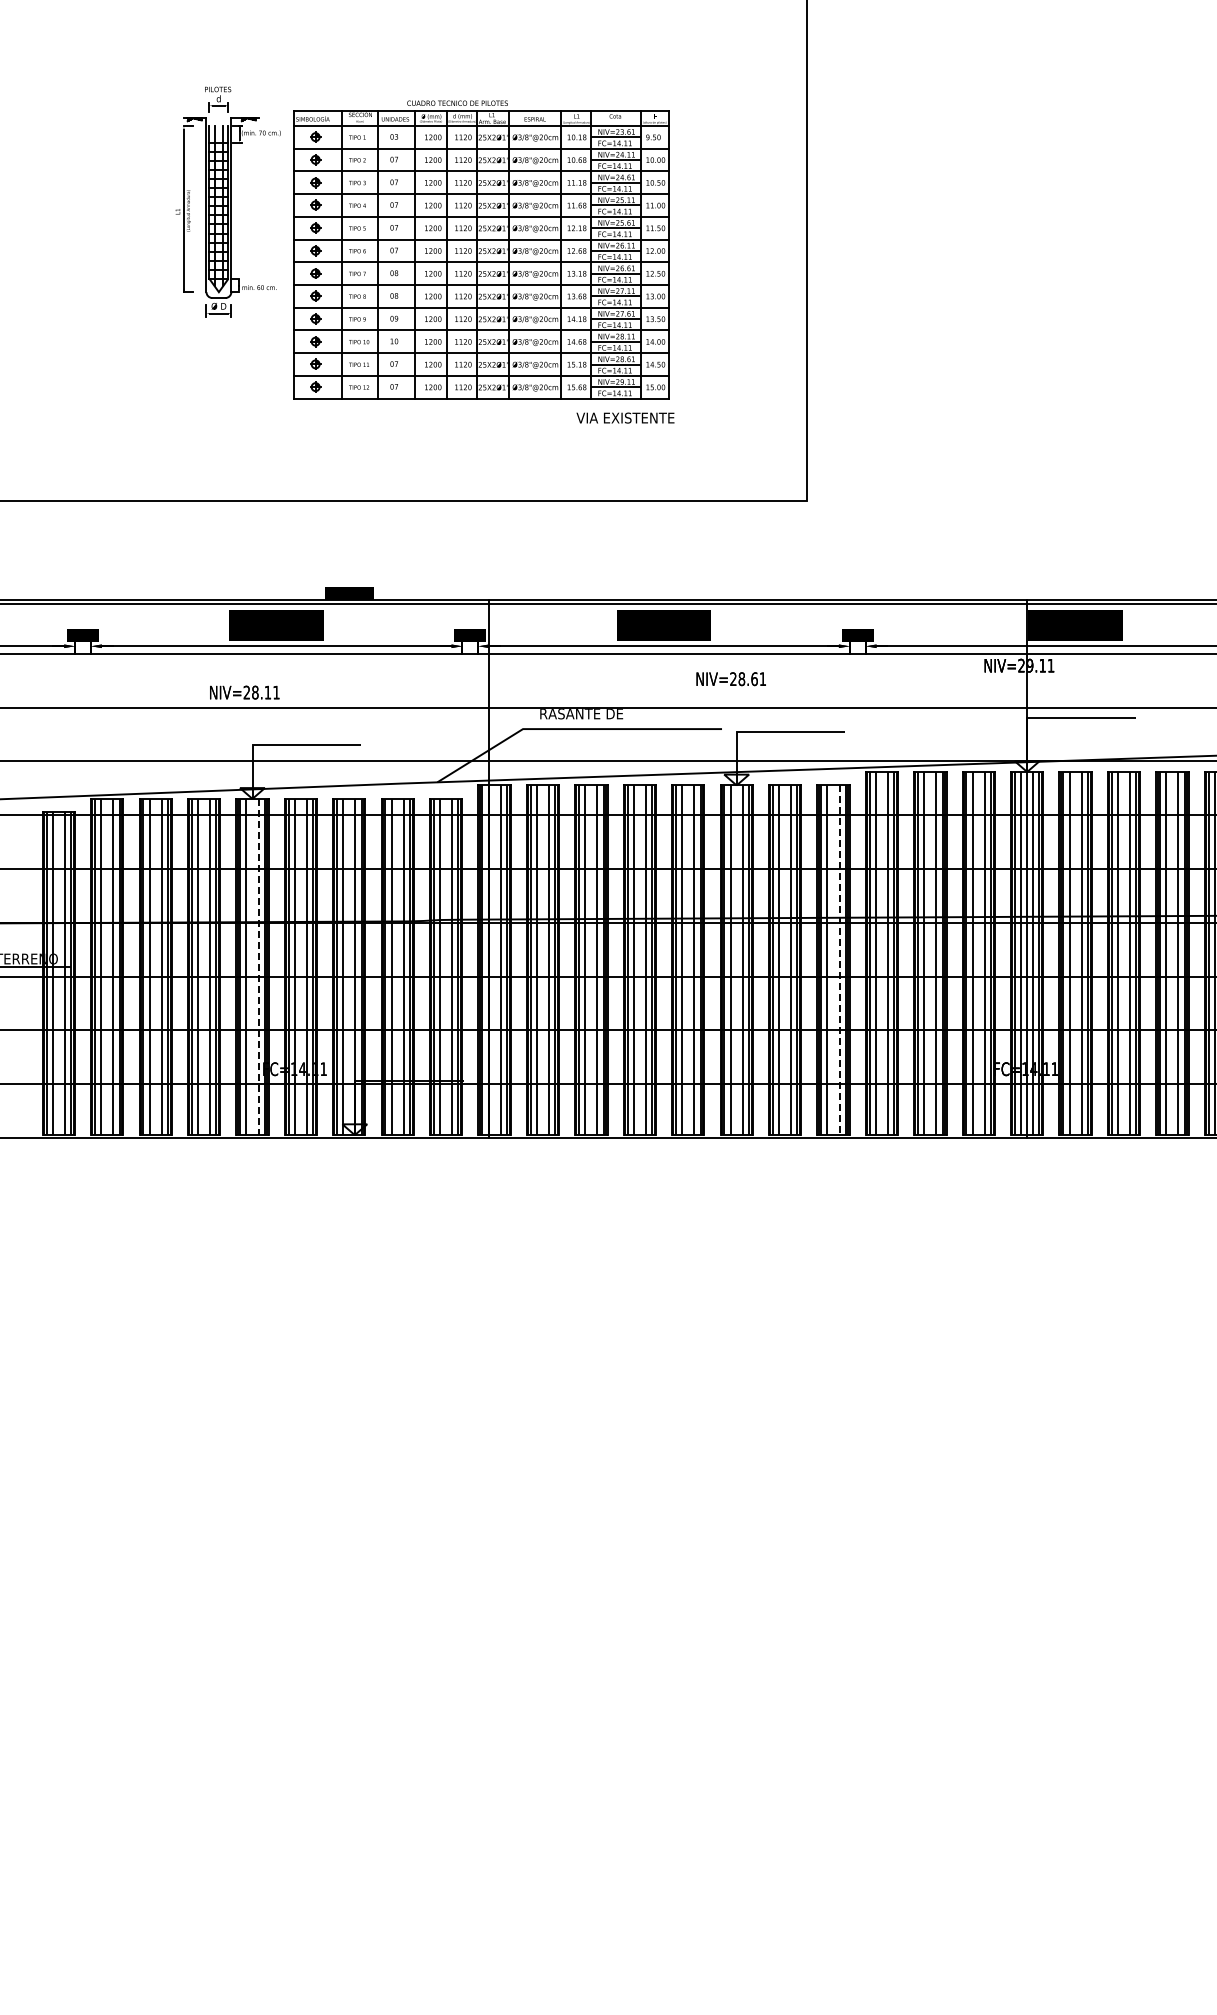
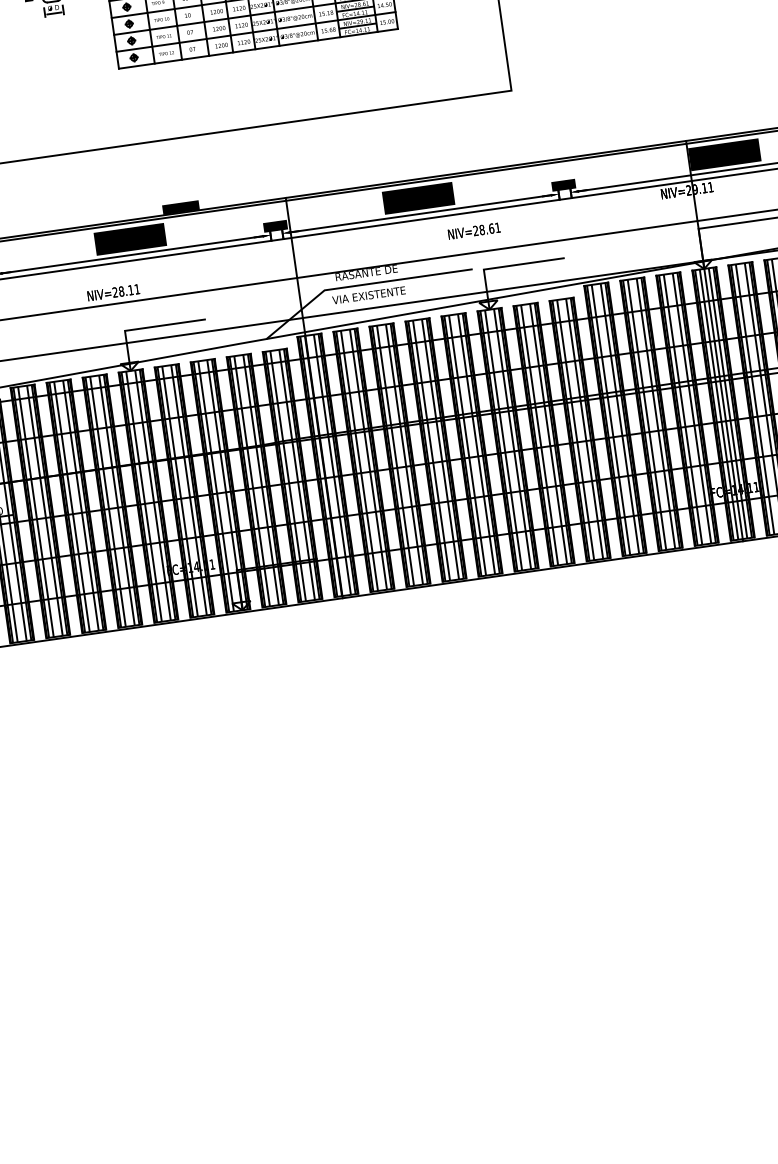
text: (625, 417) -> (368, 294), moved
line: (839, 960) -> (584, 429), dashed -> solid
line: (258, 967) -> (153, 495), dashed -> solid

